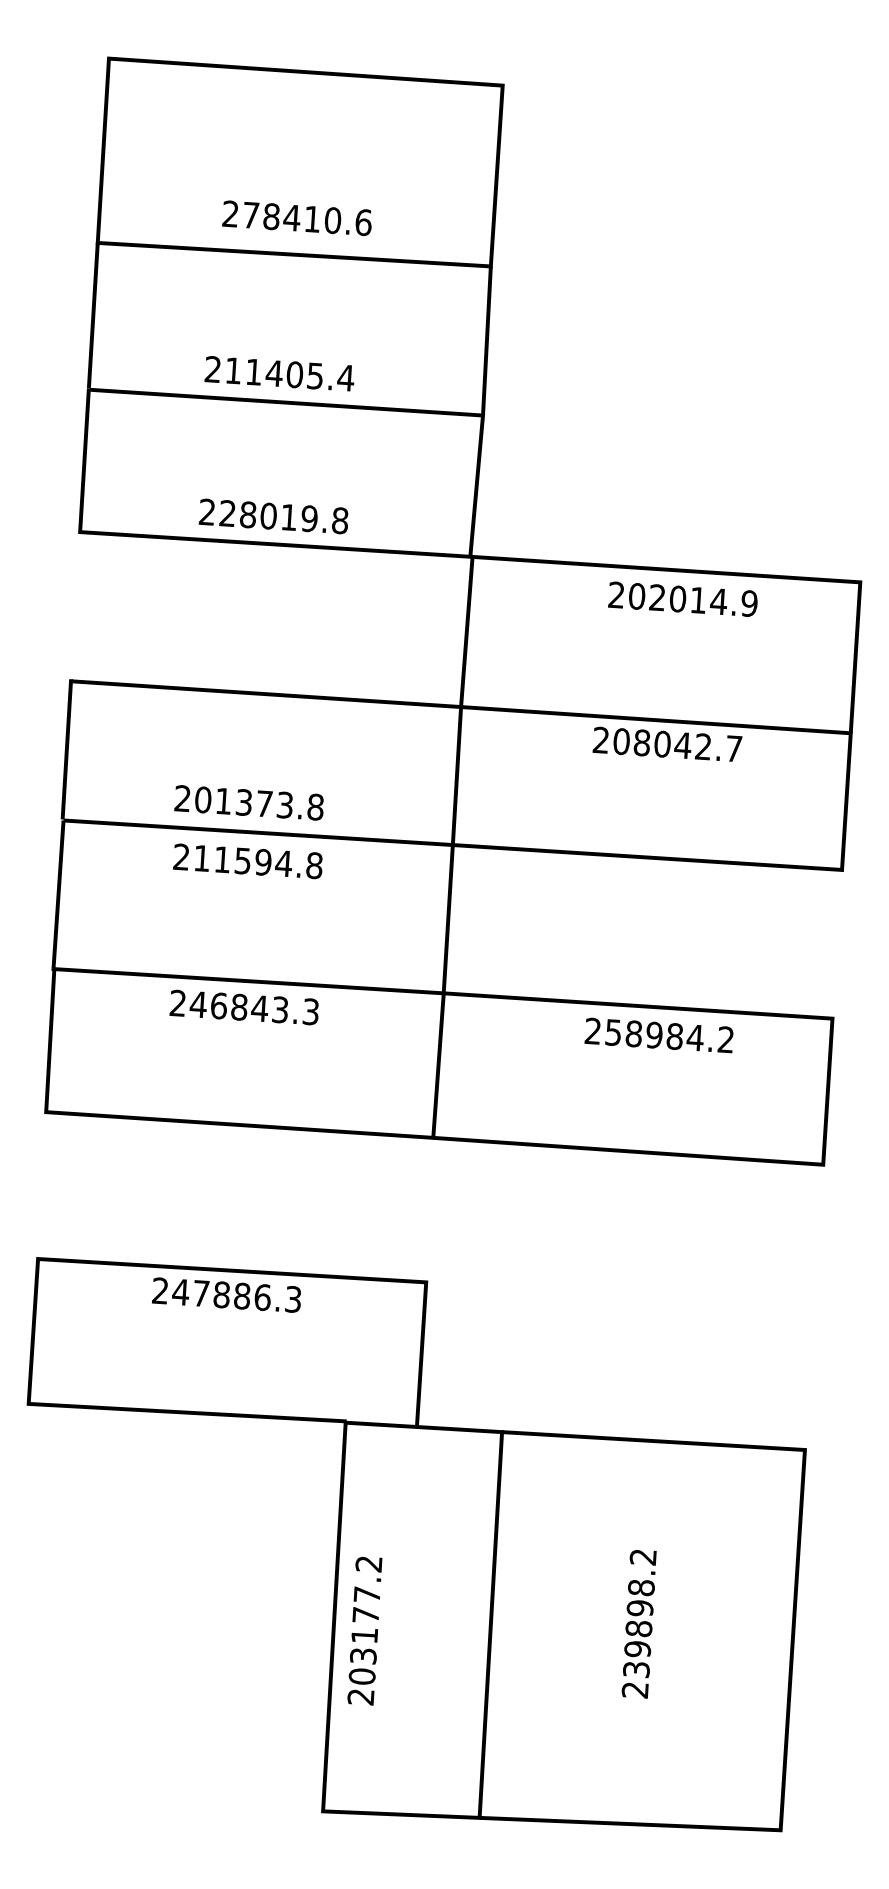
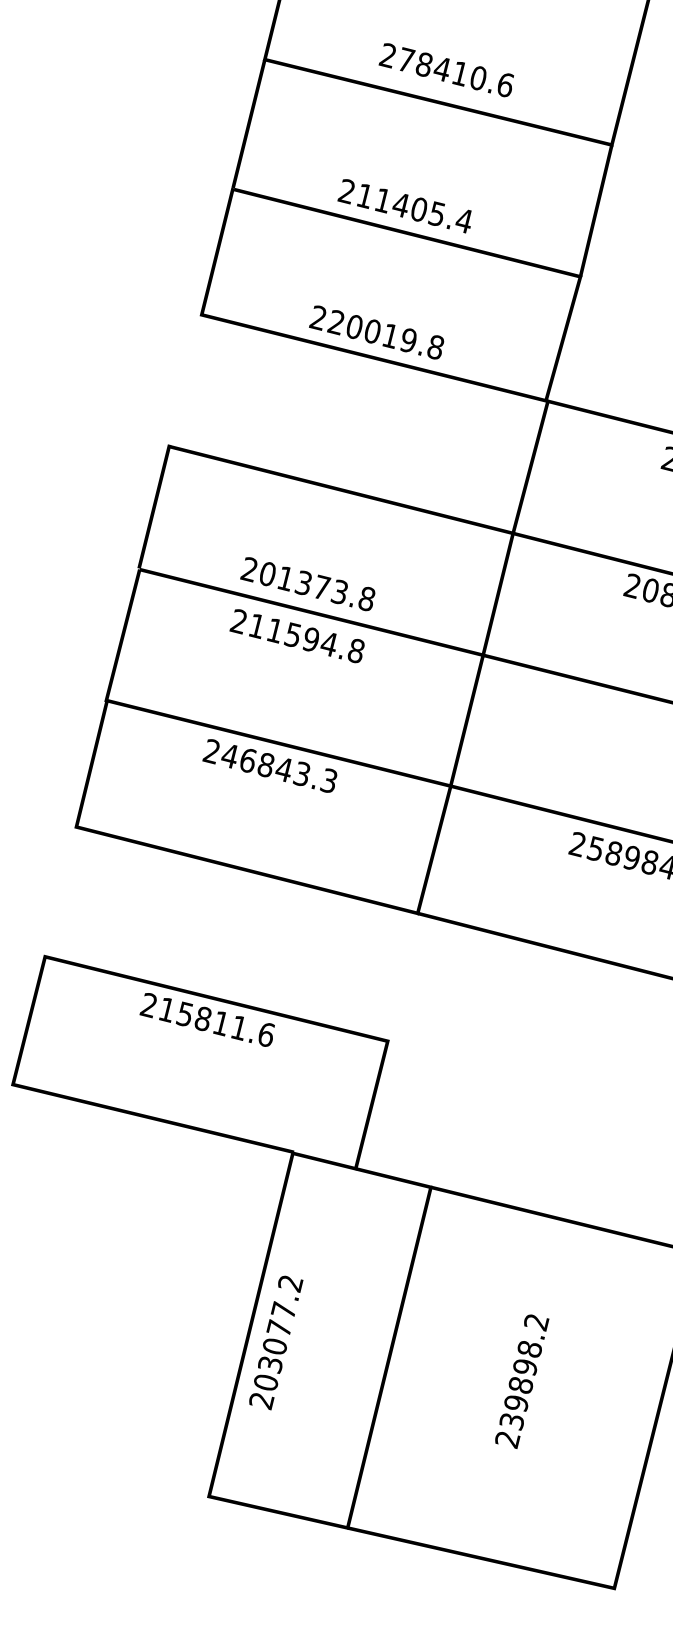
text: (248, 514) -> (354, 326), 228019.8 -> 220019.8
text: (236, 1295) -> (216, 1021), 247886.3 -> 215811.6
text: (364, 1635) -> (274, 1346), 203177.2 -> 203077.2

